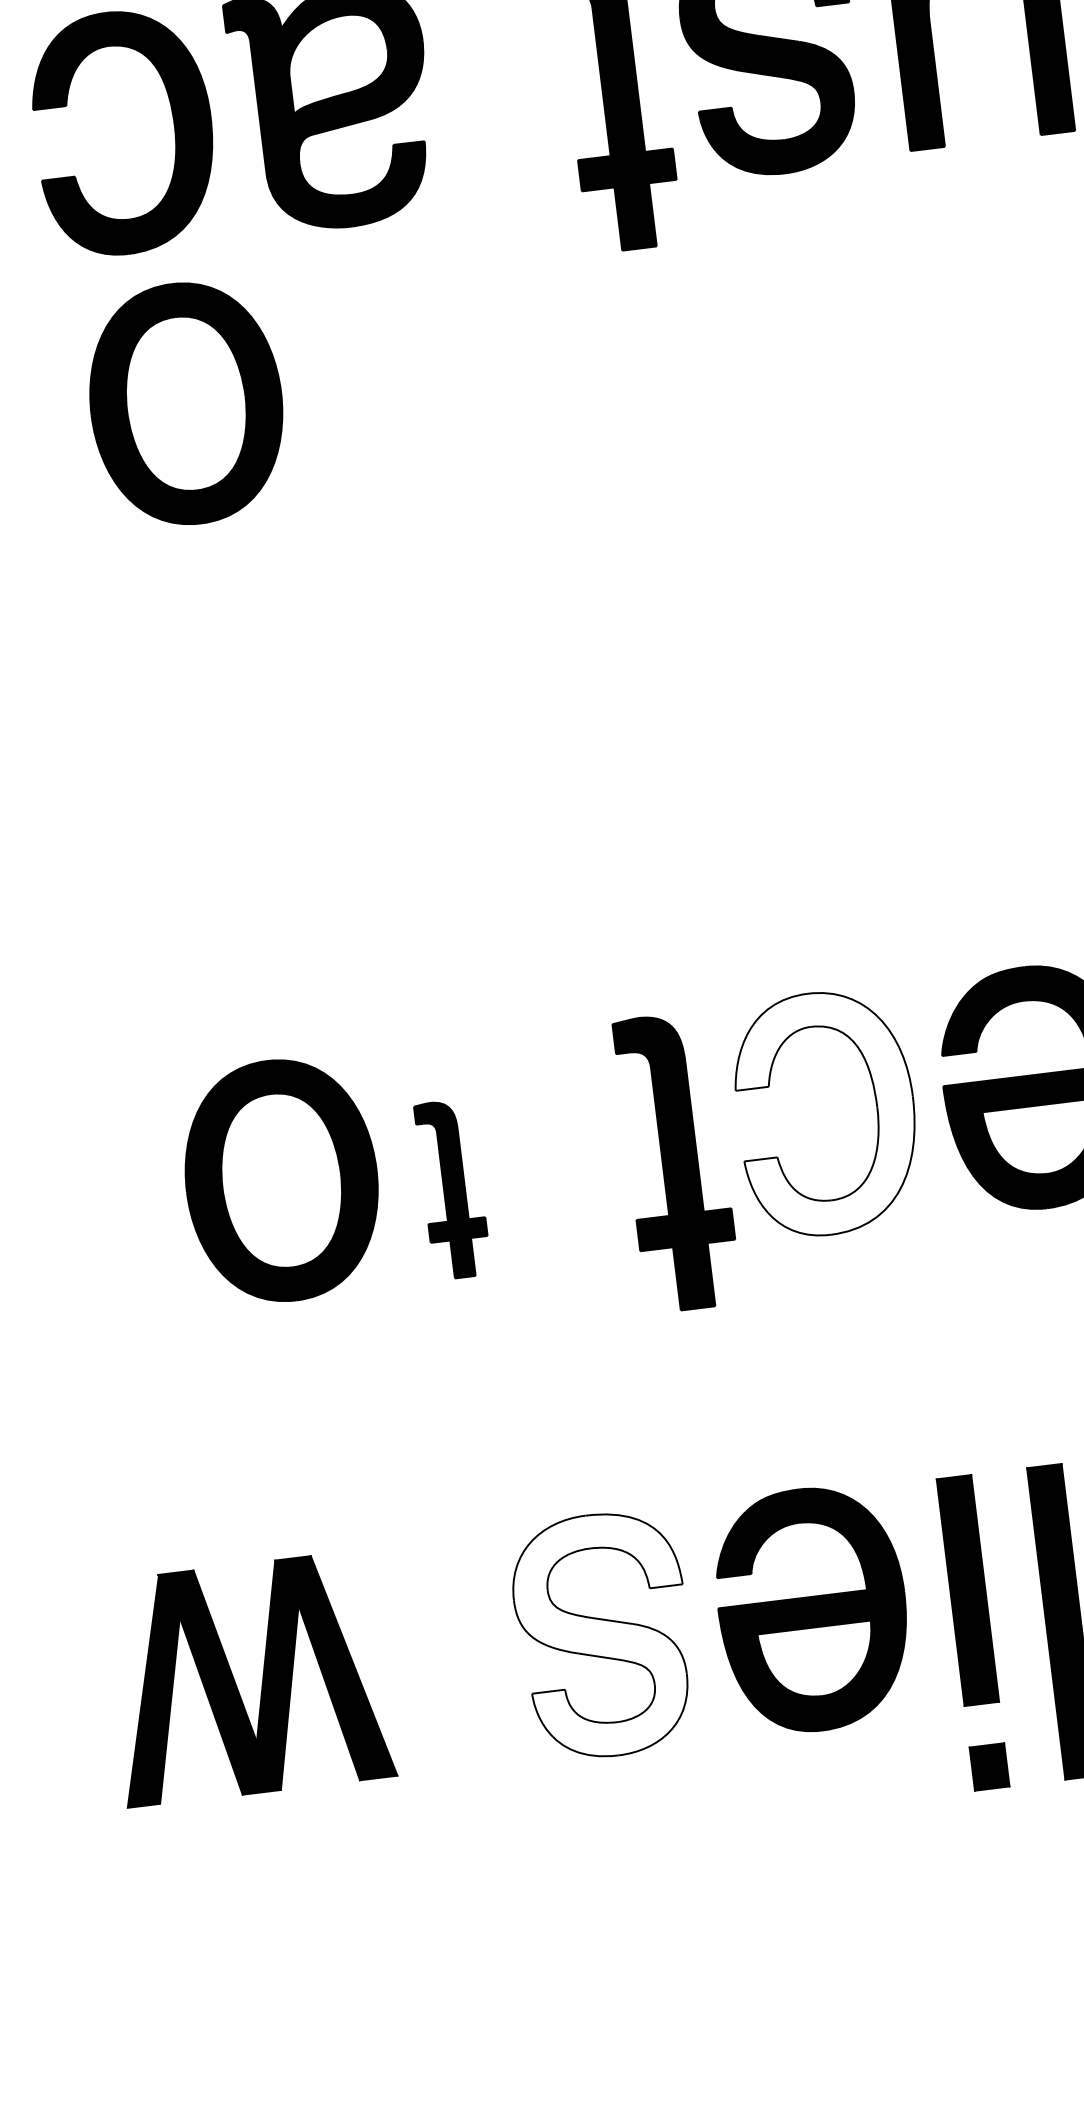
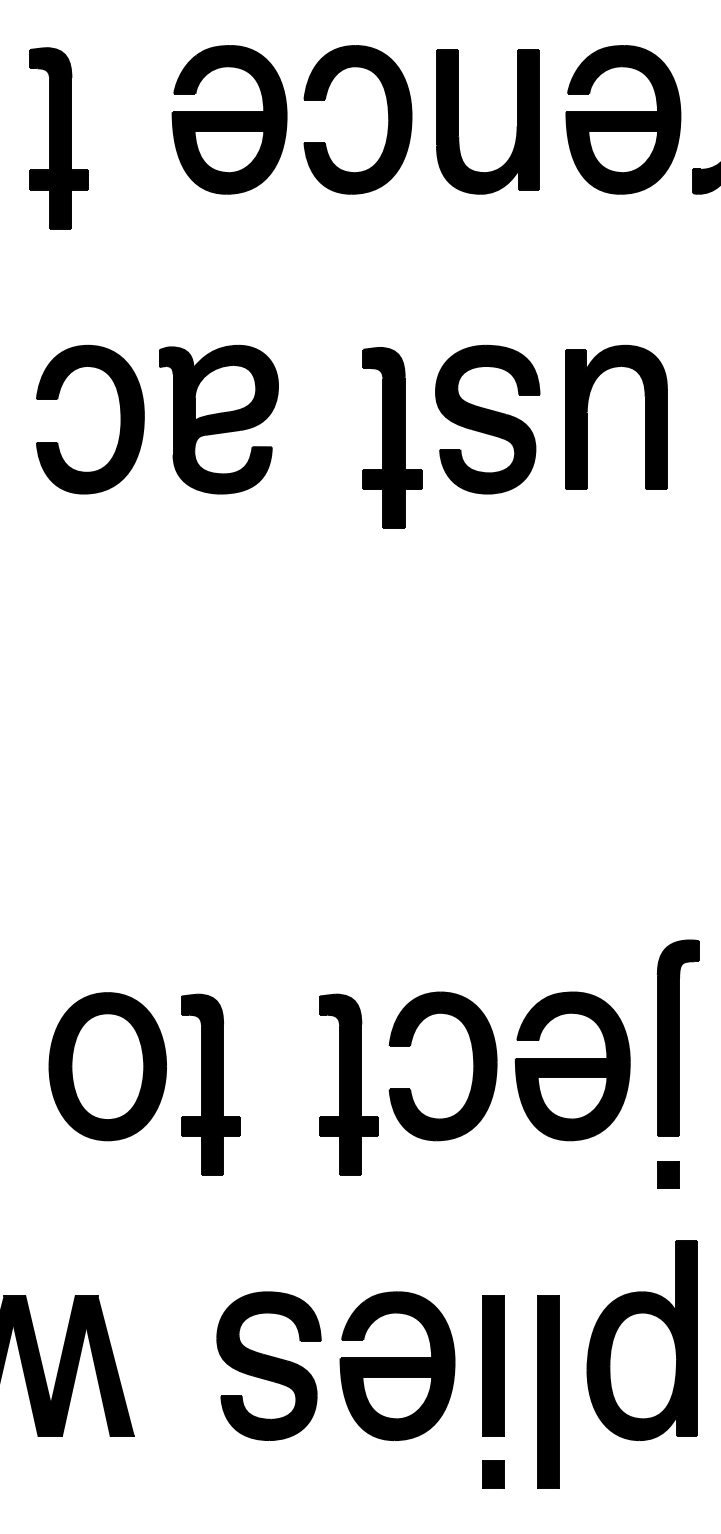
part: (185, 403) -> (107, 588), removed
fill: (825, 1113) -> (442, 1066), added
part: (452, 1189) -> (210, 1084), size x1.67
fill: (602, 1635) -> (268, 1366), added

